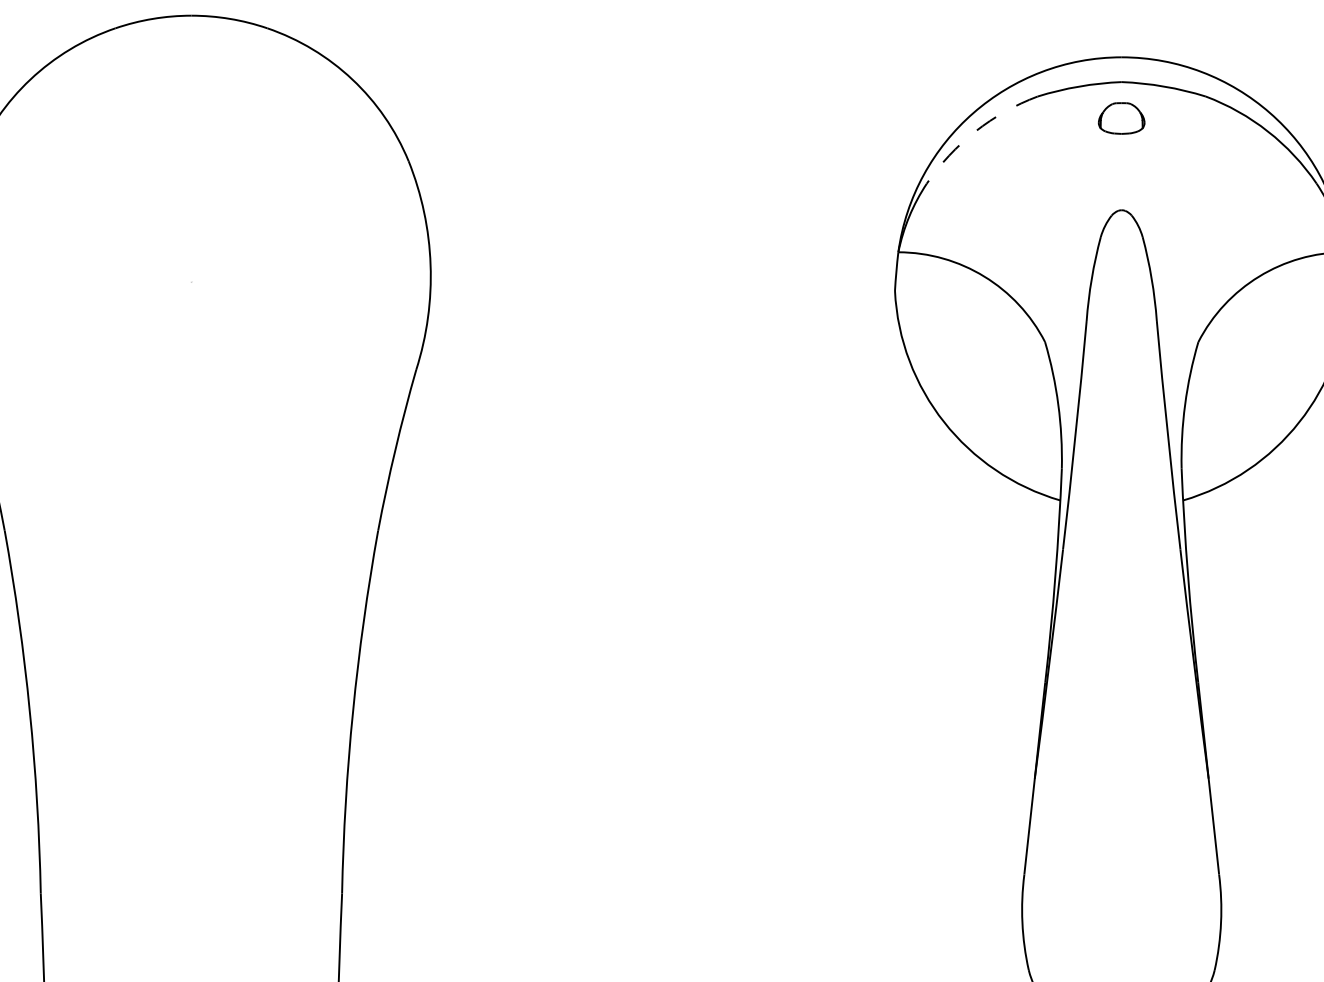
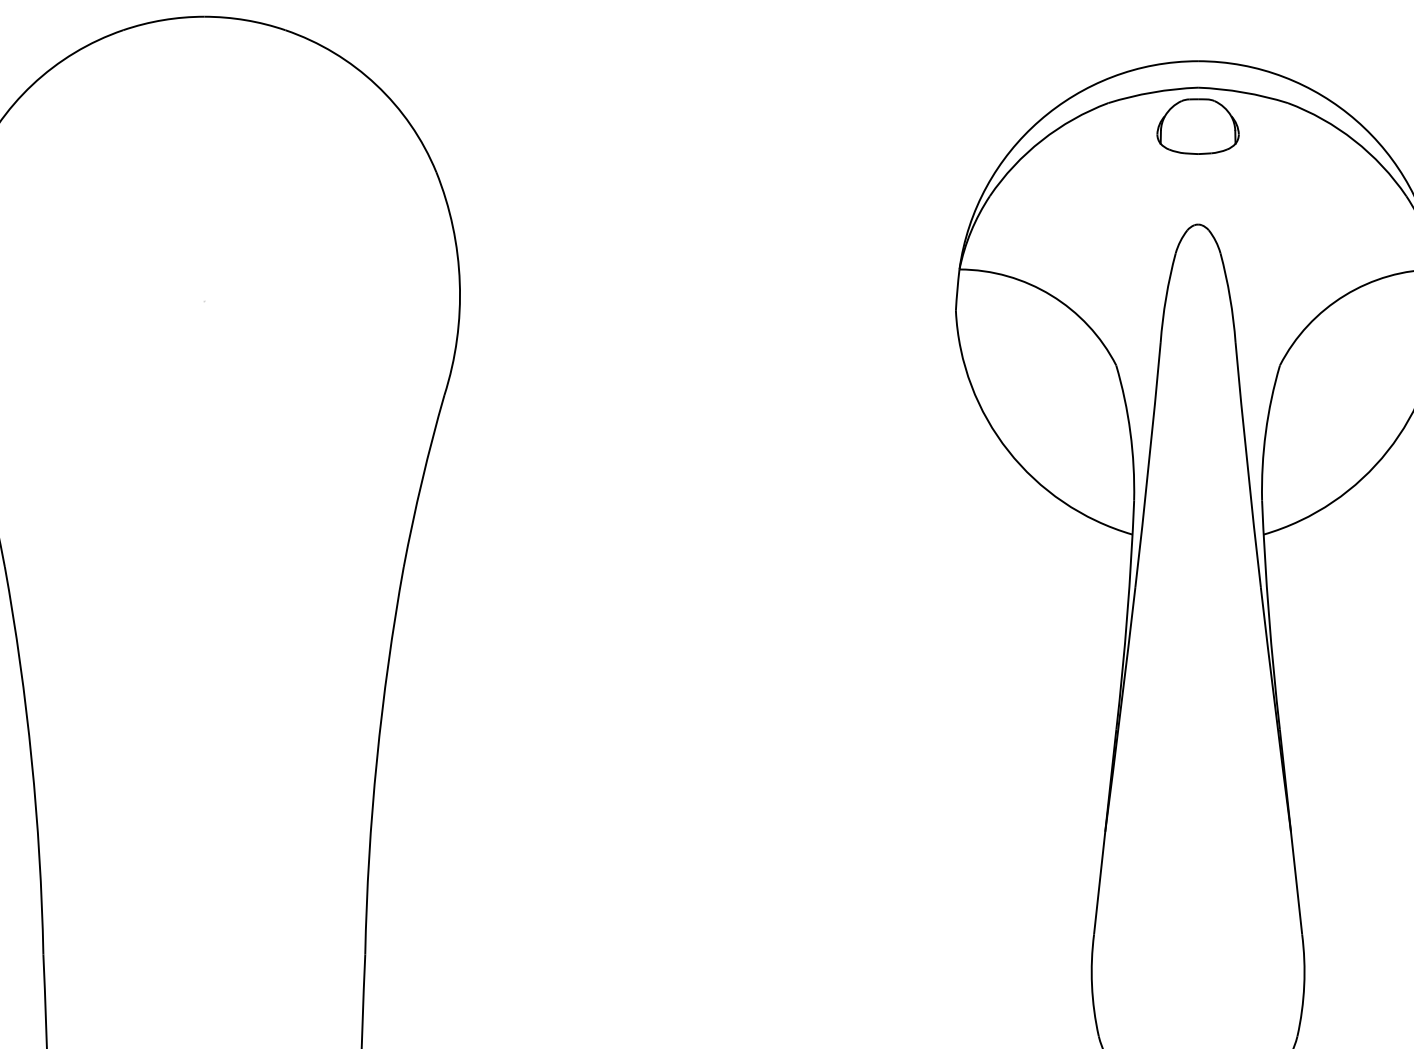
part: (1121, 118) -> (1197, 126), size x1.67
arc: (975, 131) -> (1041, 140), dashed -> solid

